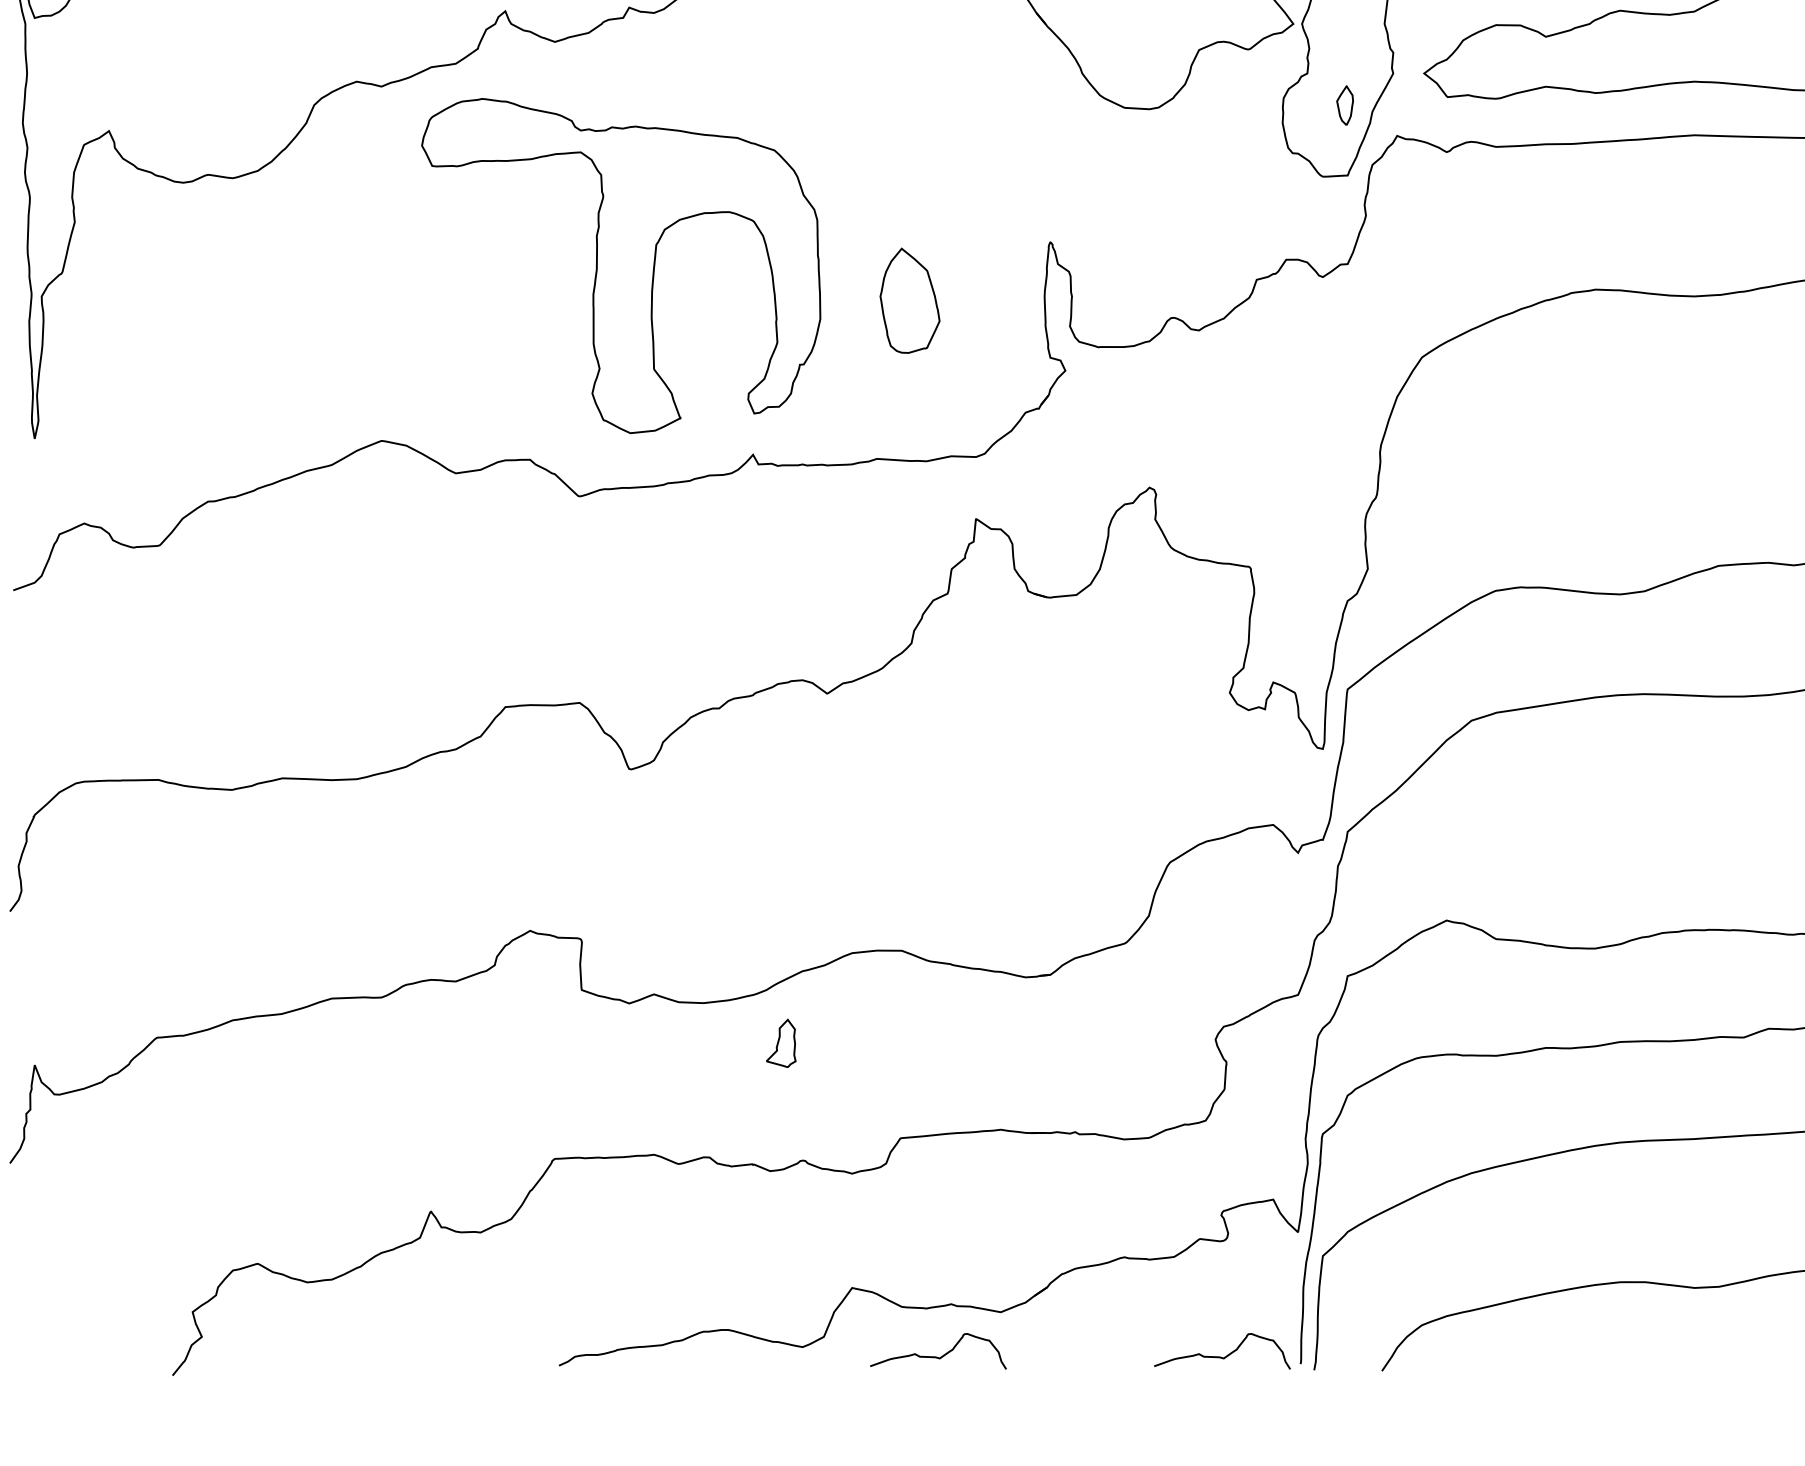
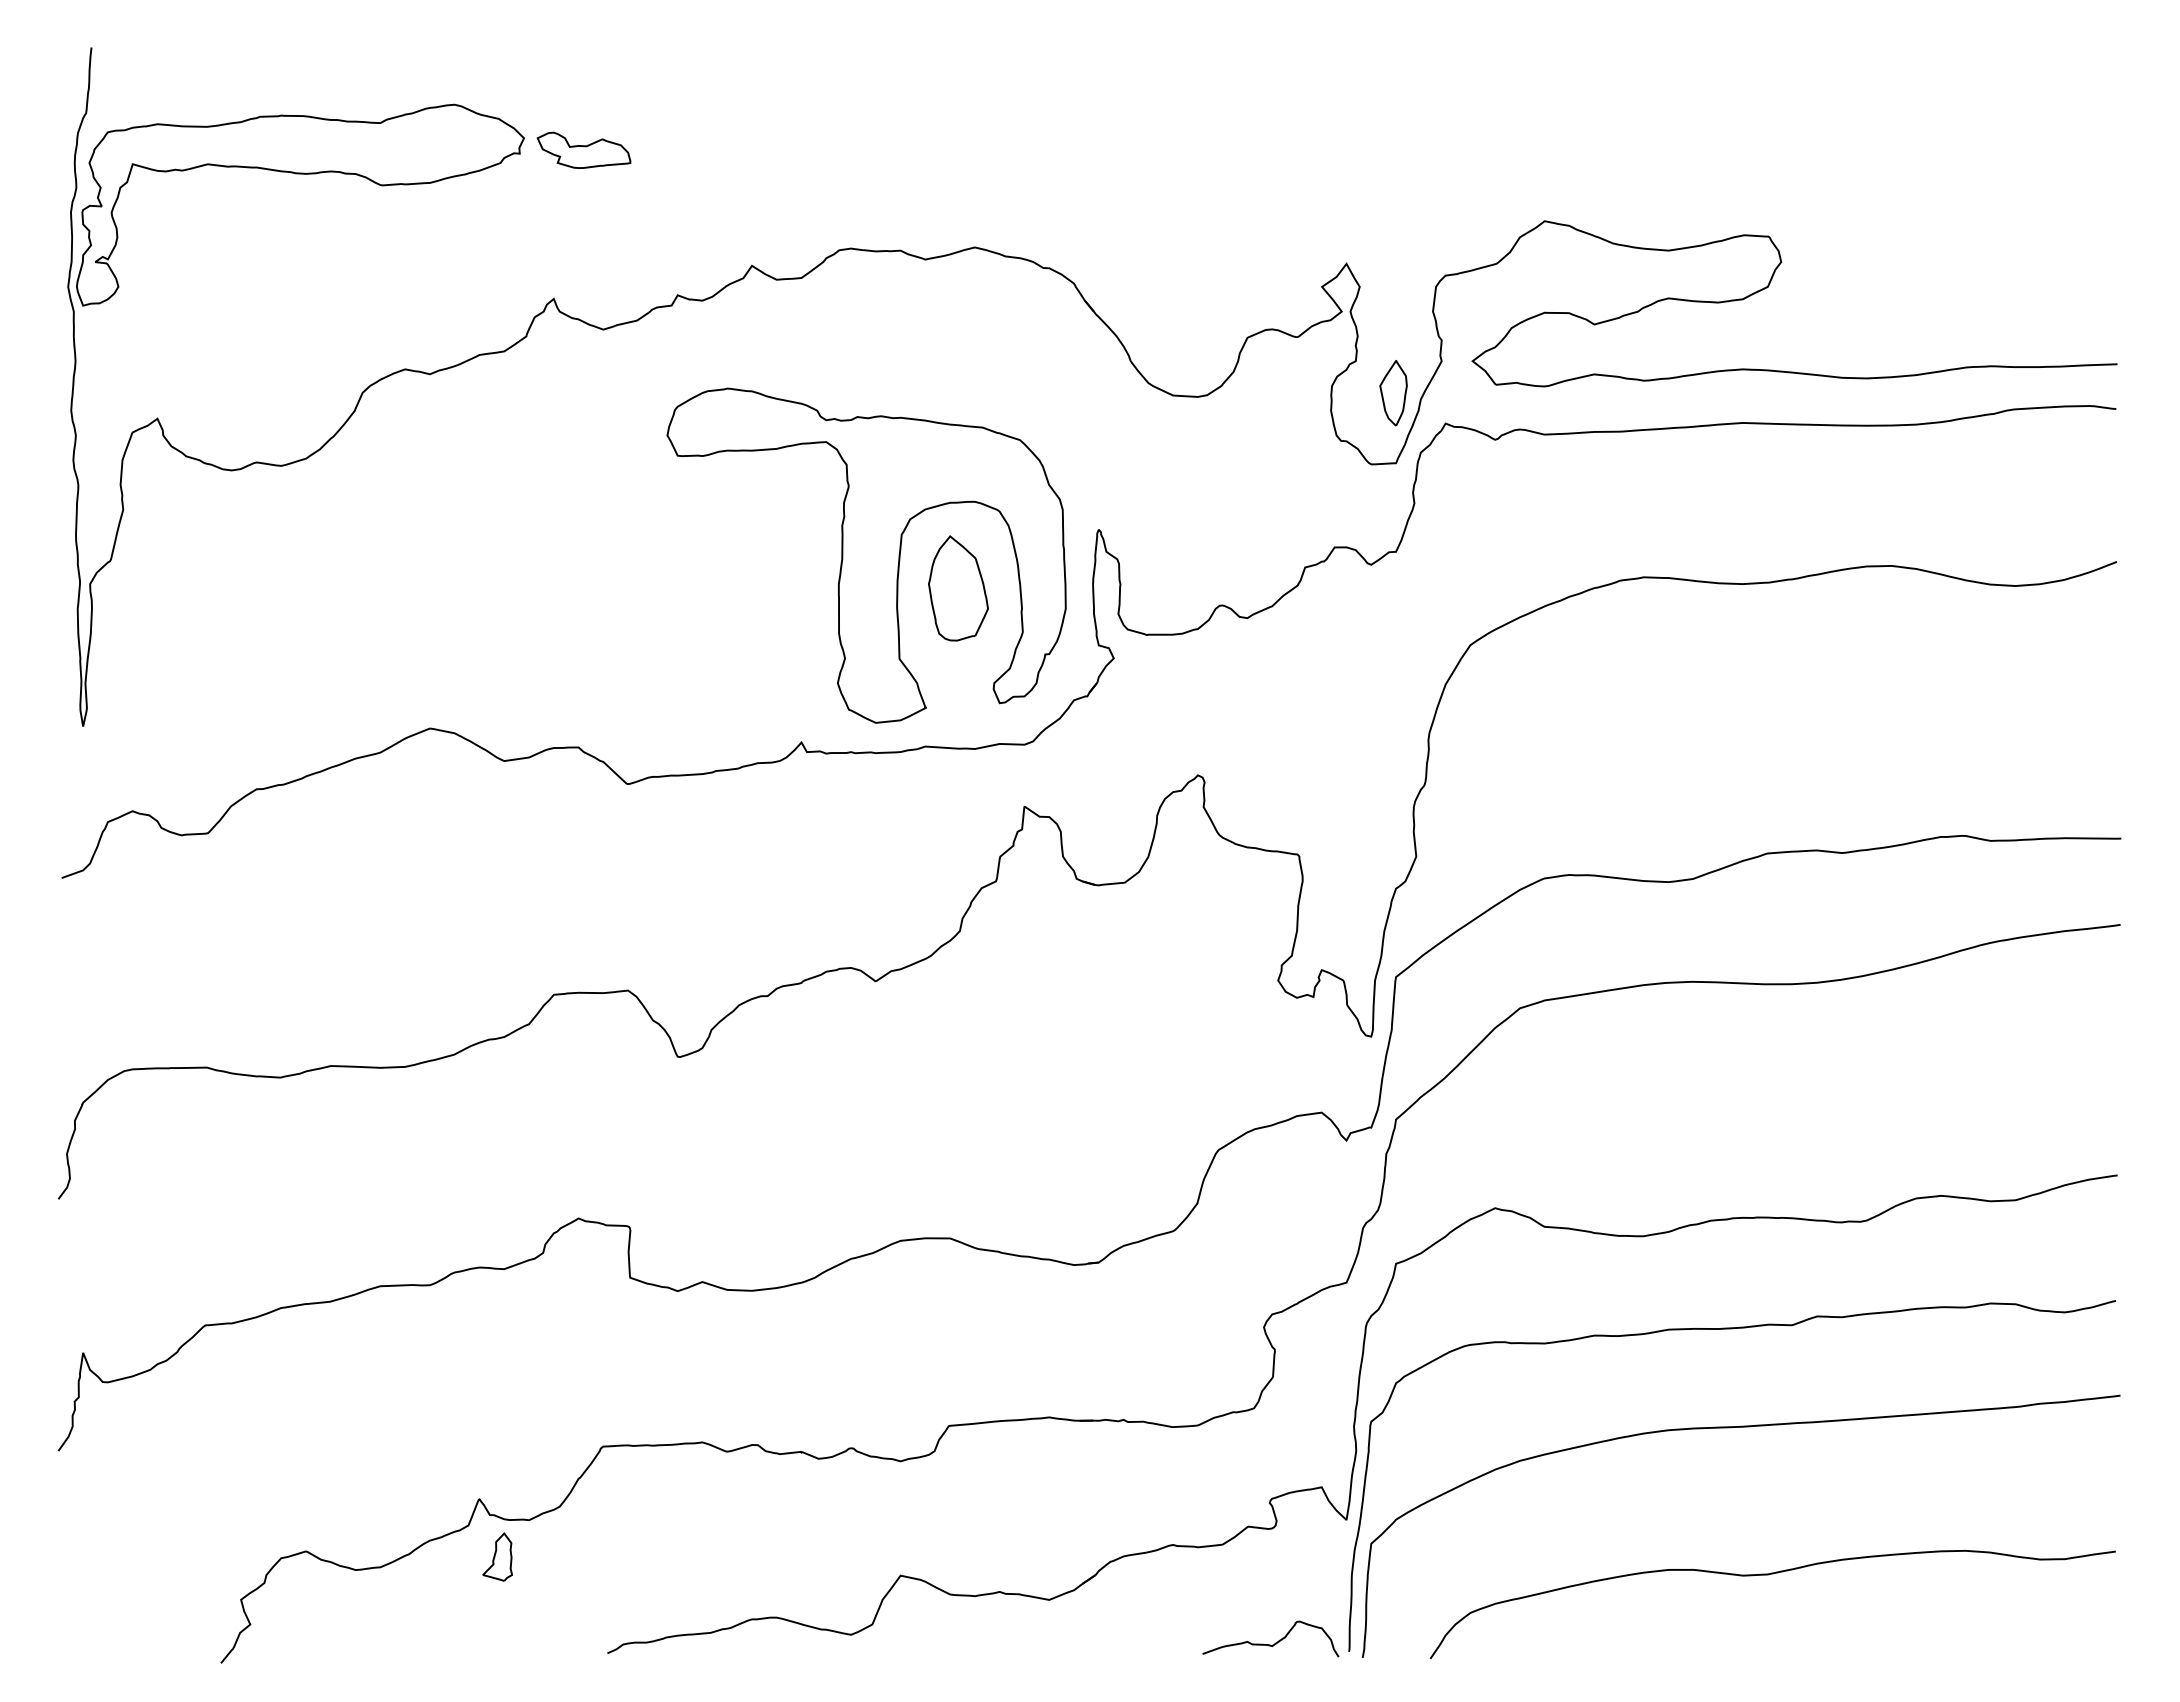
part: (1345, 105) -> (1393, 393), size x1.67
part: (621, 265) -> (866, 555), moved
part: (781, 1042) -> (497, 1556), moved
curve: (938, 1356) -> (986, 1644), removed

